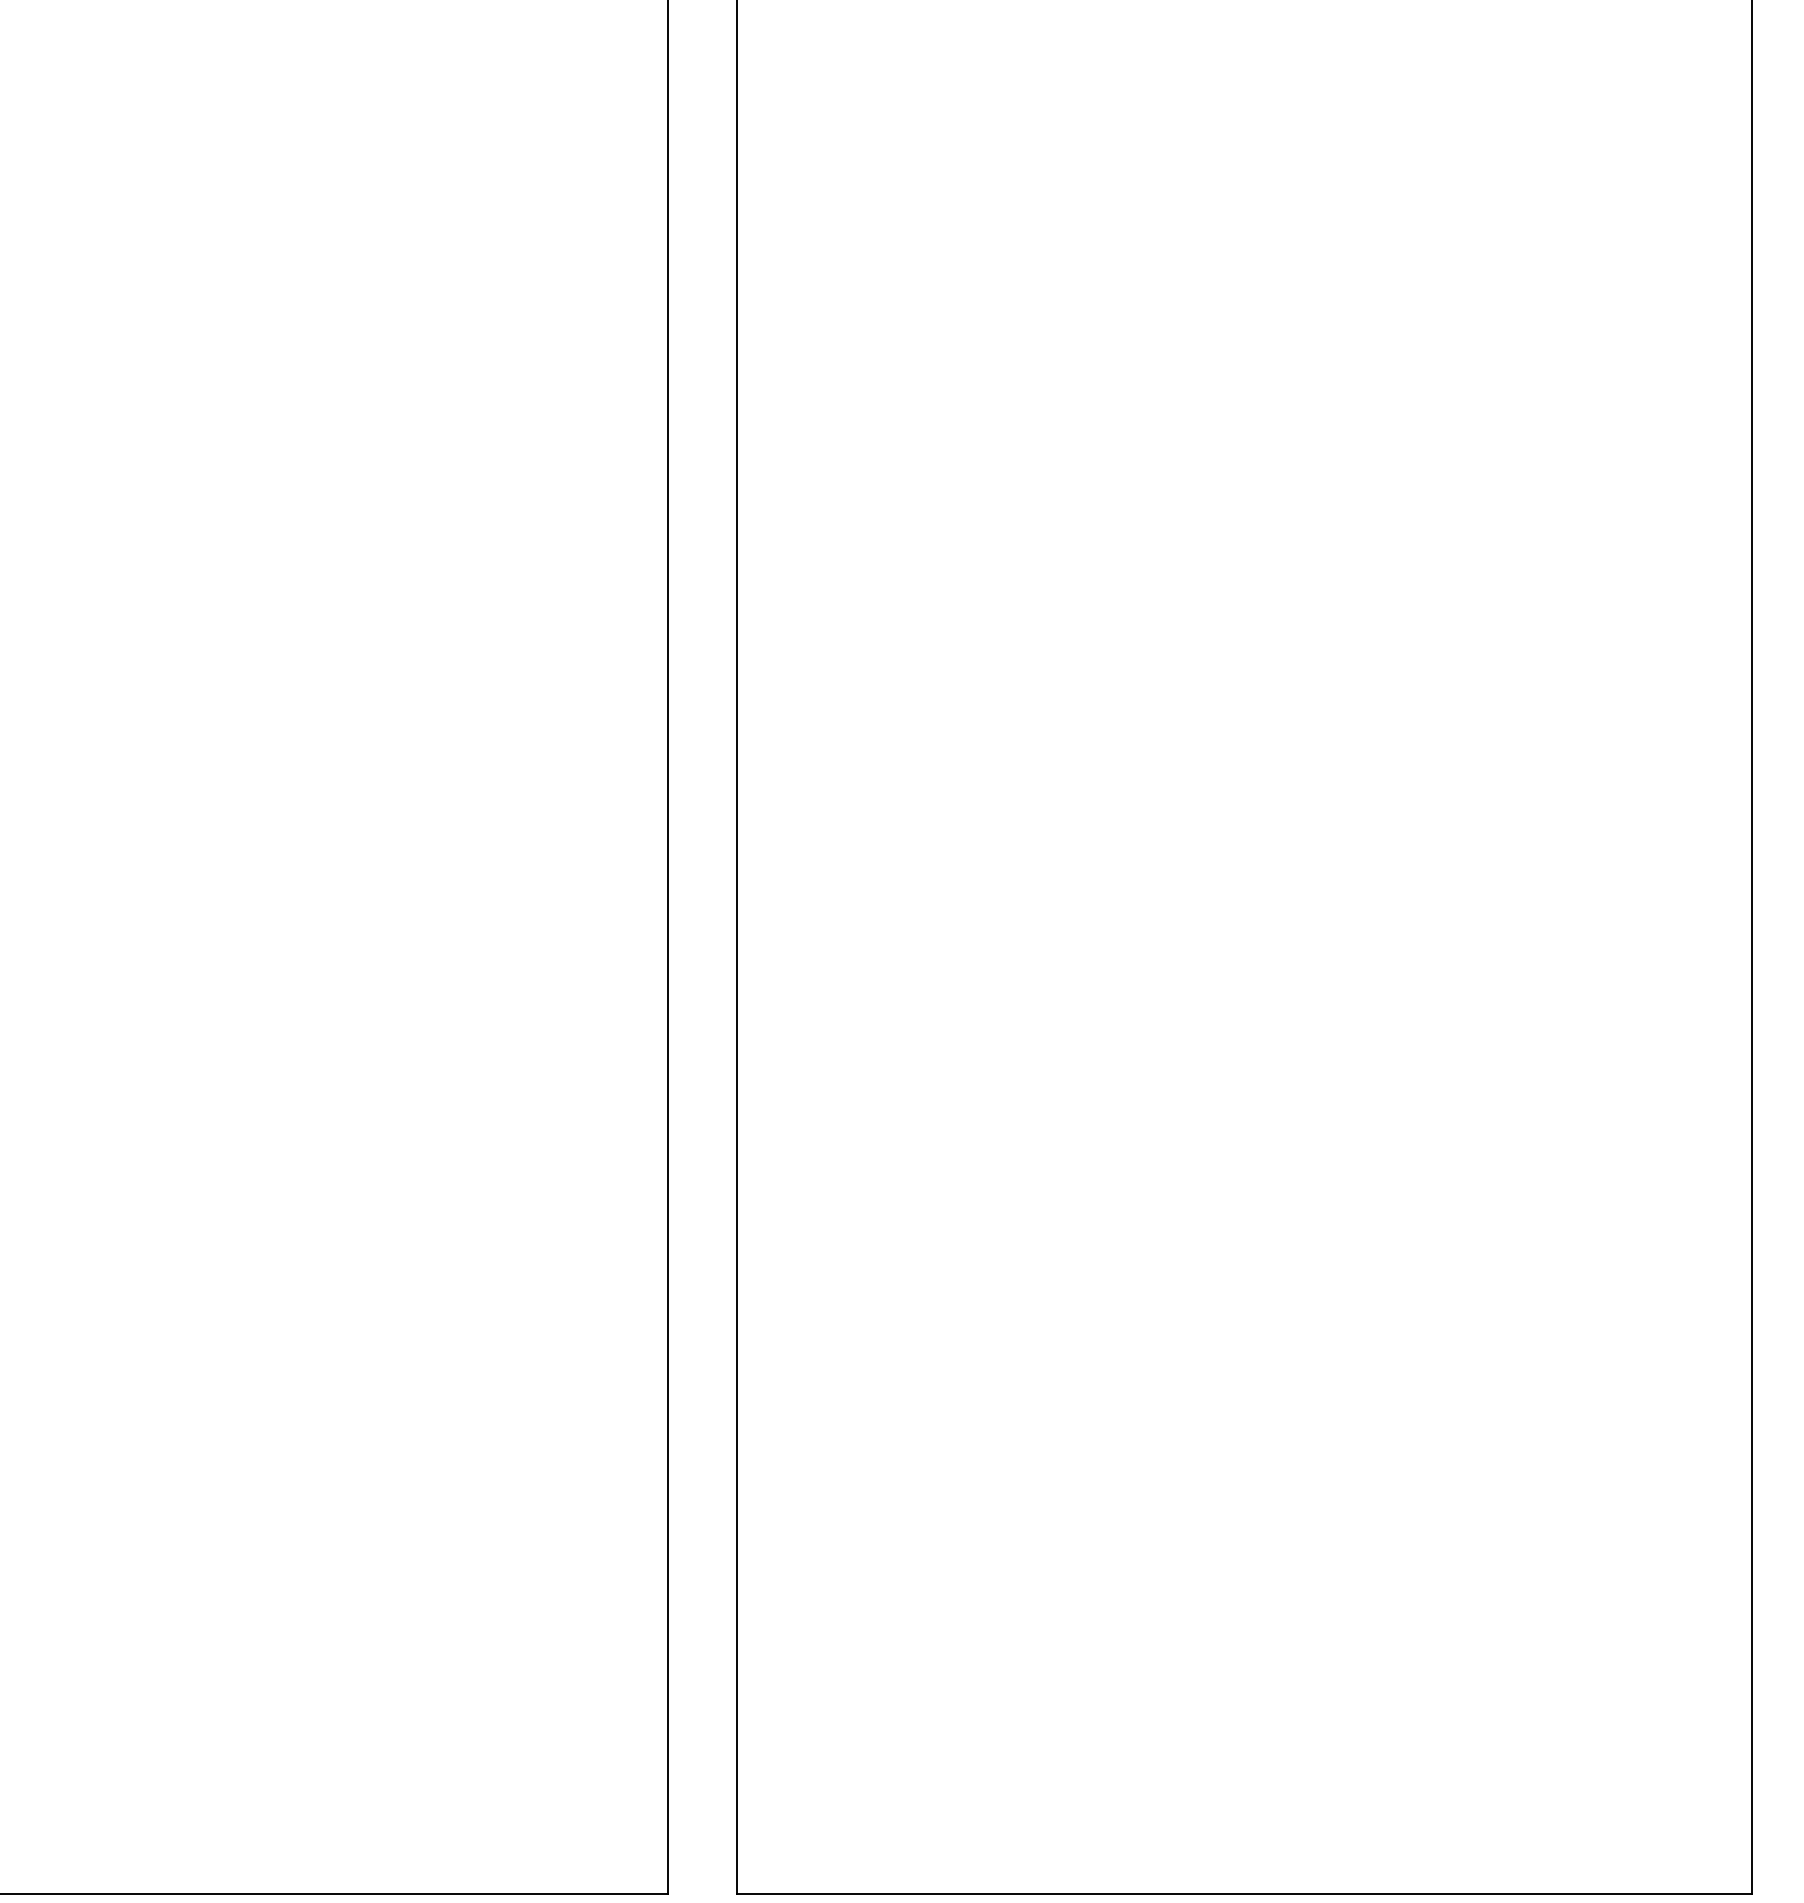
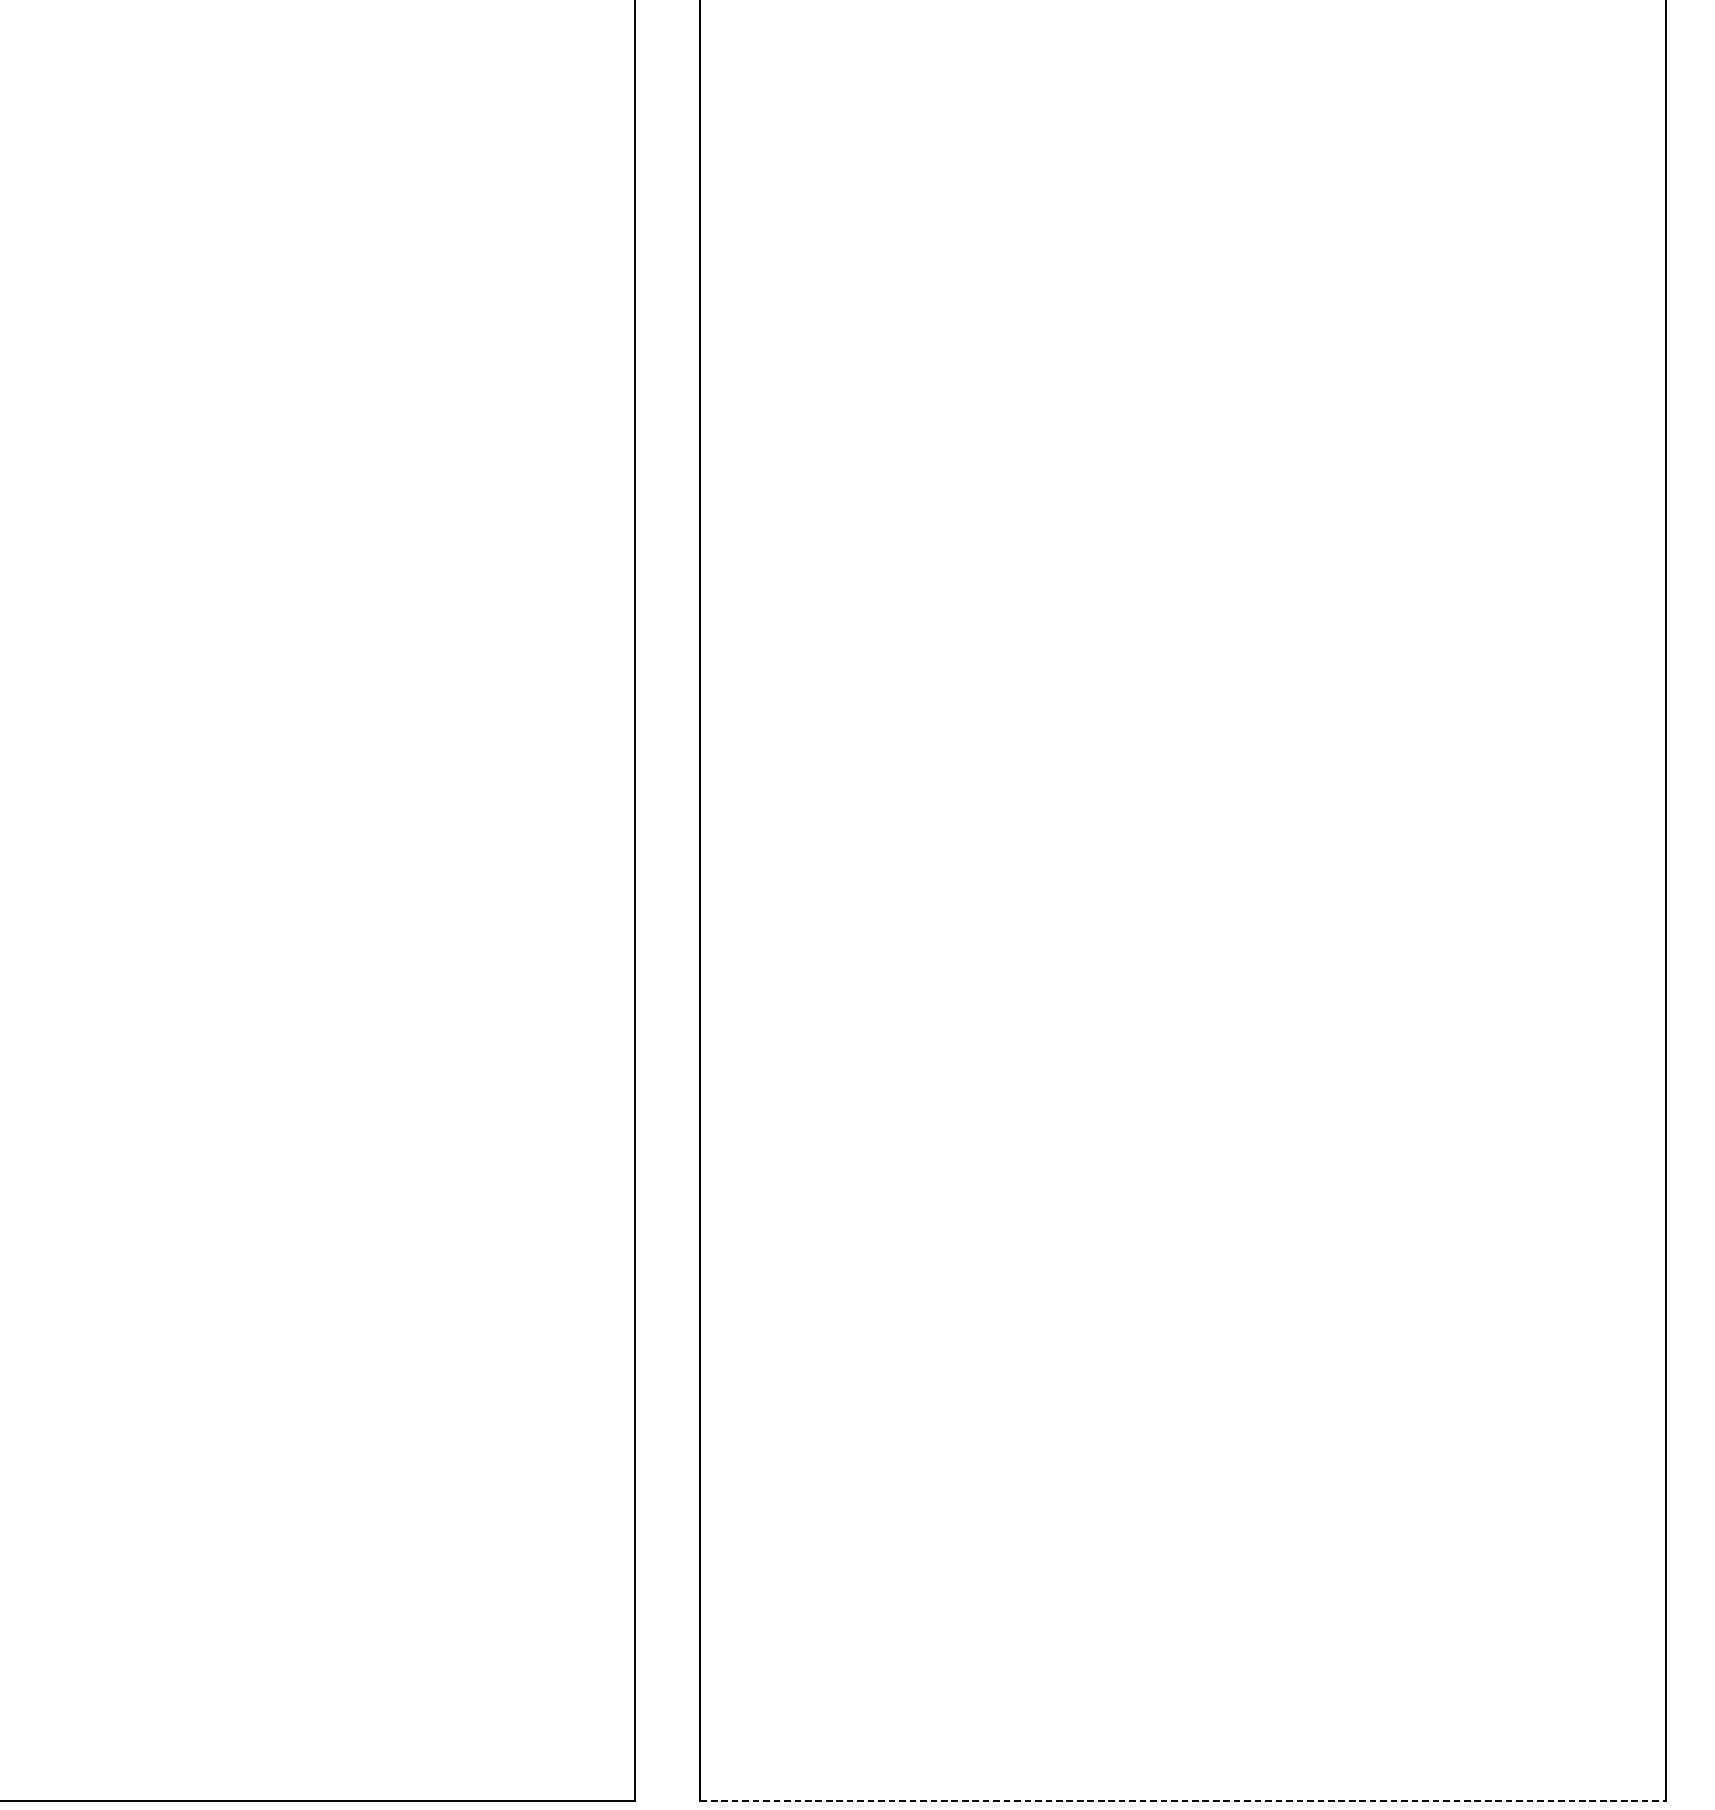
line: (1244, 1893) -> (1183, 1800), solid -> dashed

